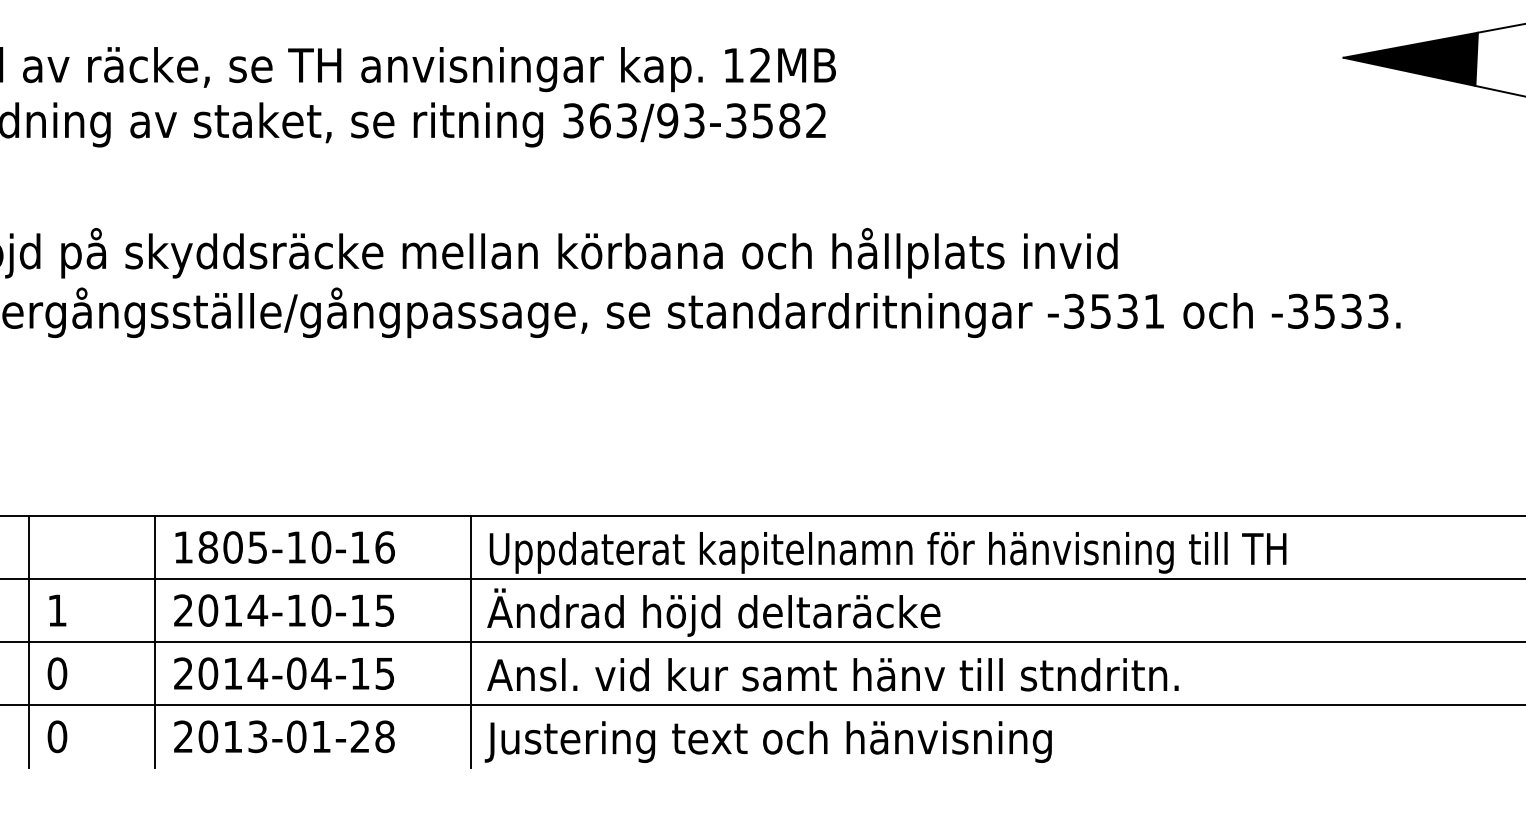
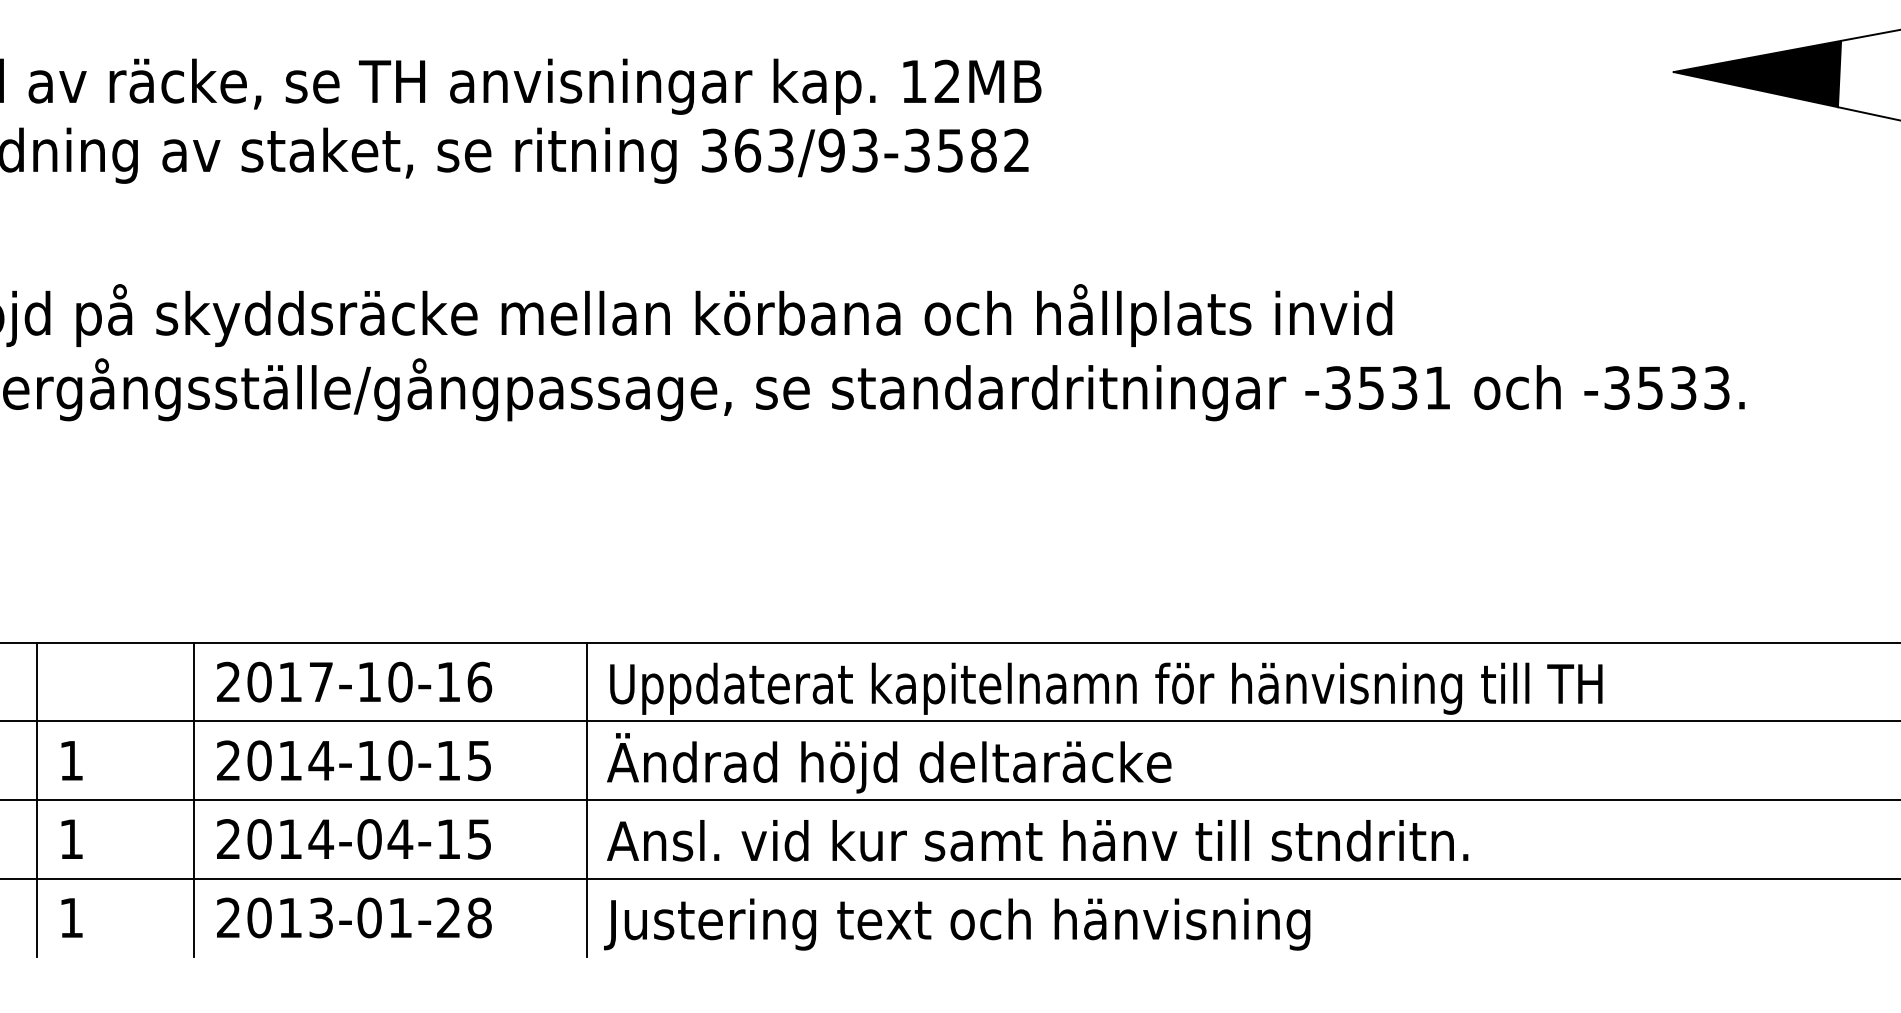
text: (220, 547) -> (274, 682), 1805-10-16 -> 2017-10-16
text: (57, 673) -> (71, 839), 0 -> 1
text: (57, 736) -> (71, 917), 0 -> 1

